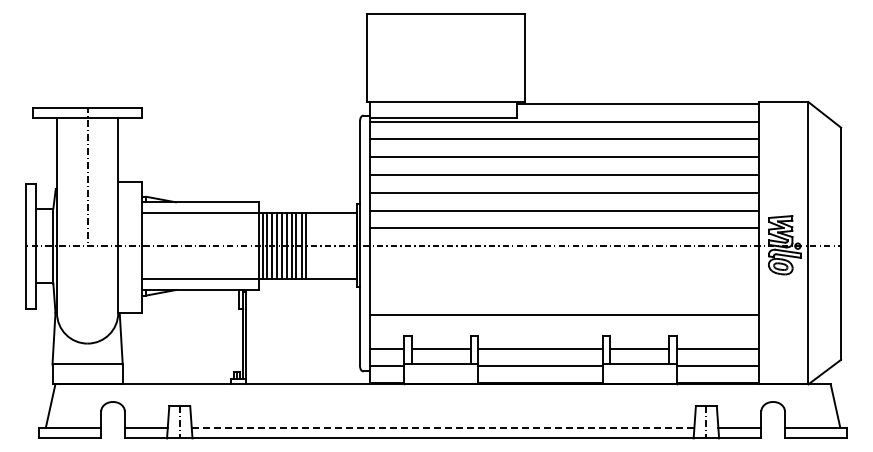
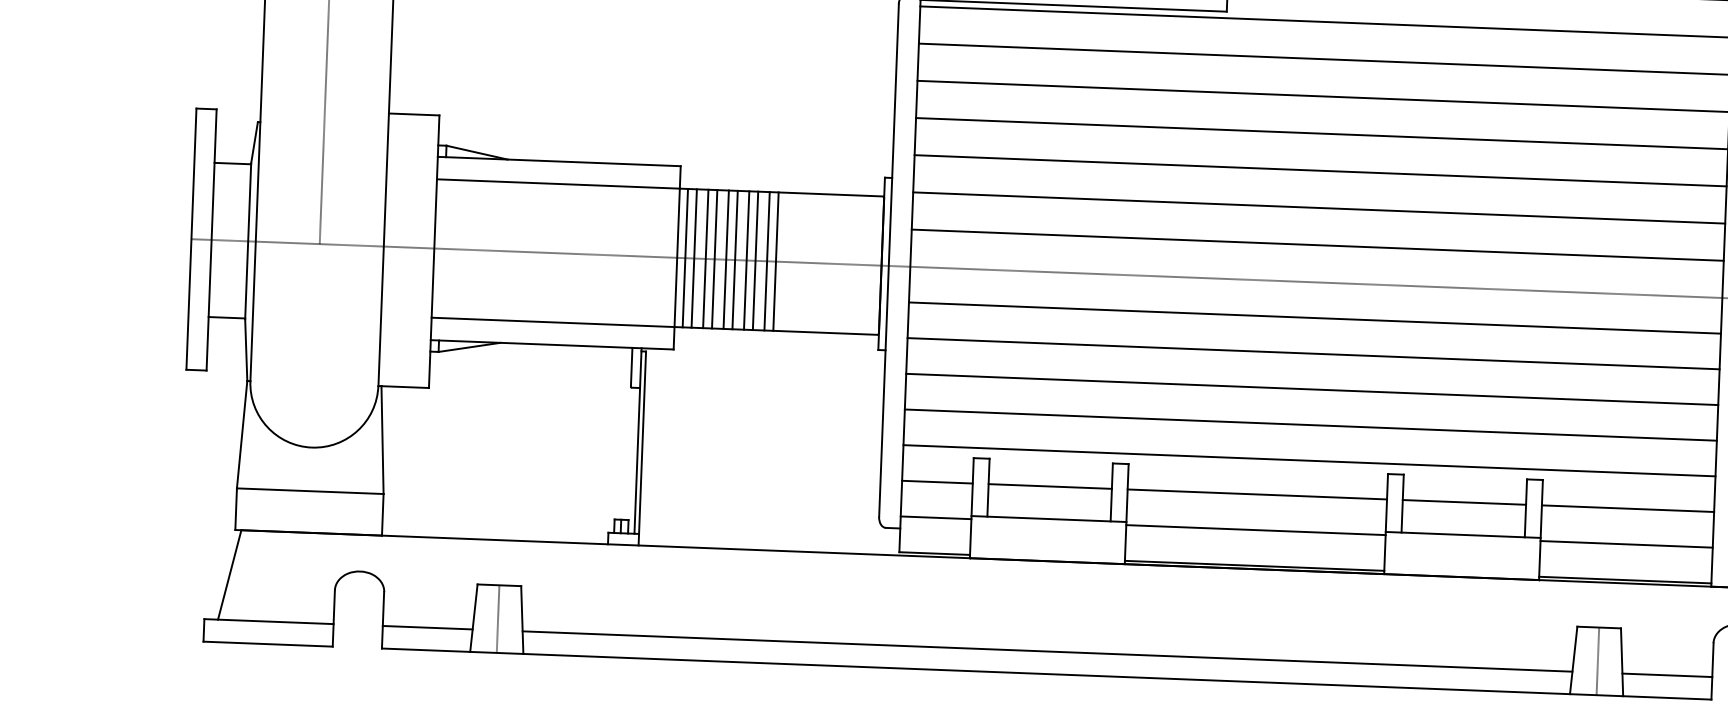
line: (564, 263) -> (1314, 318), added
line: (564, 280) -> (1312, 354), added
line: (564, 297) -> (1311, 389), added
line: (564, 331) -> (1308, 460), added
line: (443, 427) -> (1048, 651), dashed -> solid

